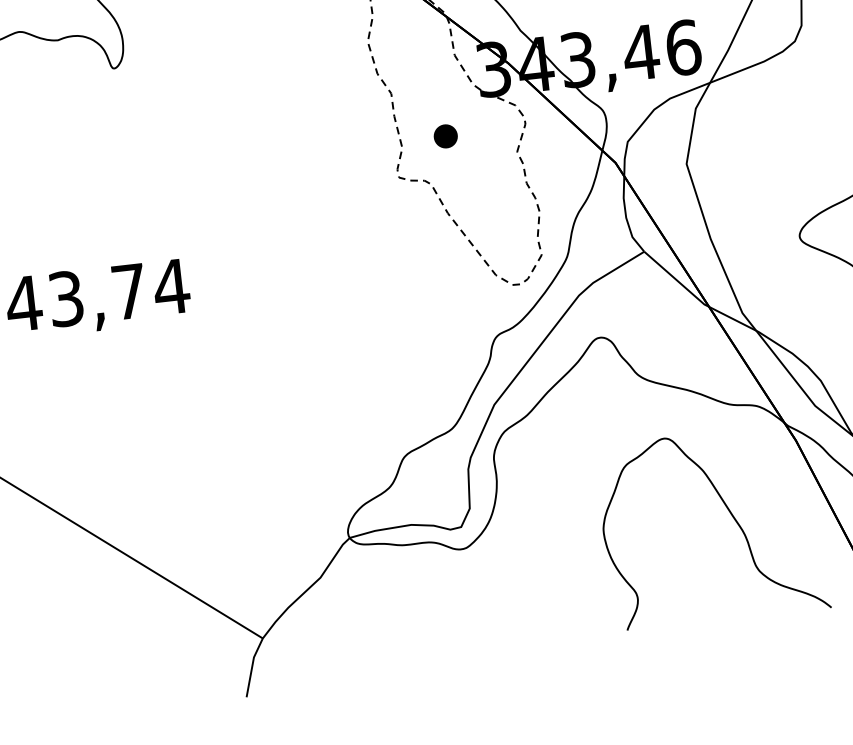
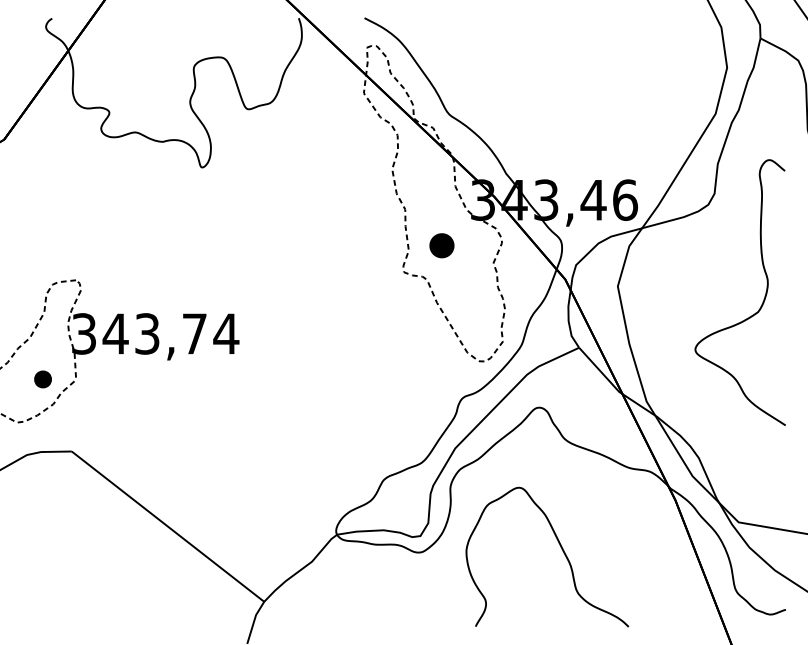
part: (445, 136) -> (441, 245), size x1.4
curve: (730, 514) -> (561, 549), moved

